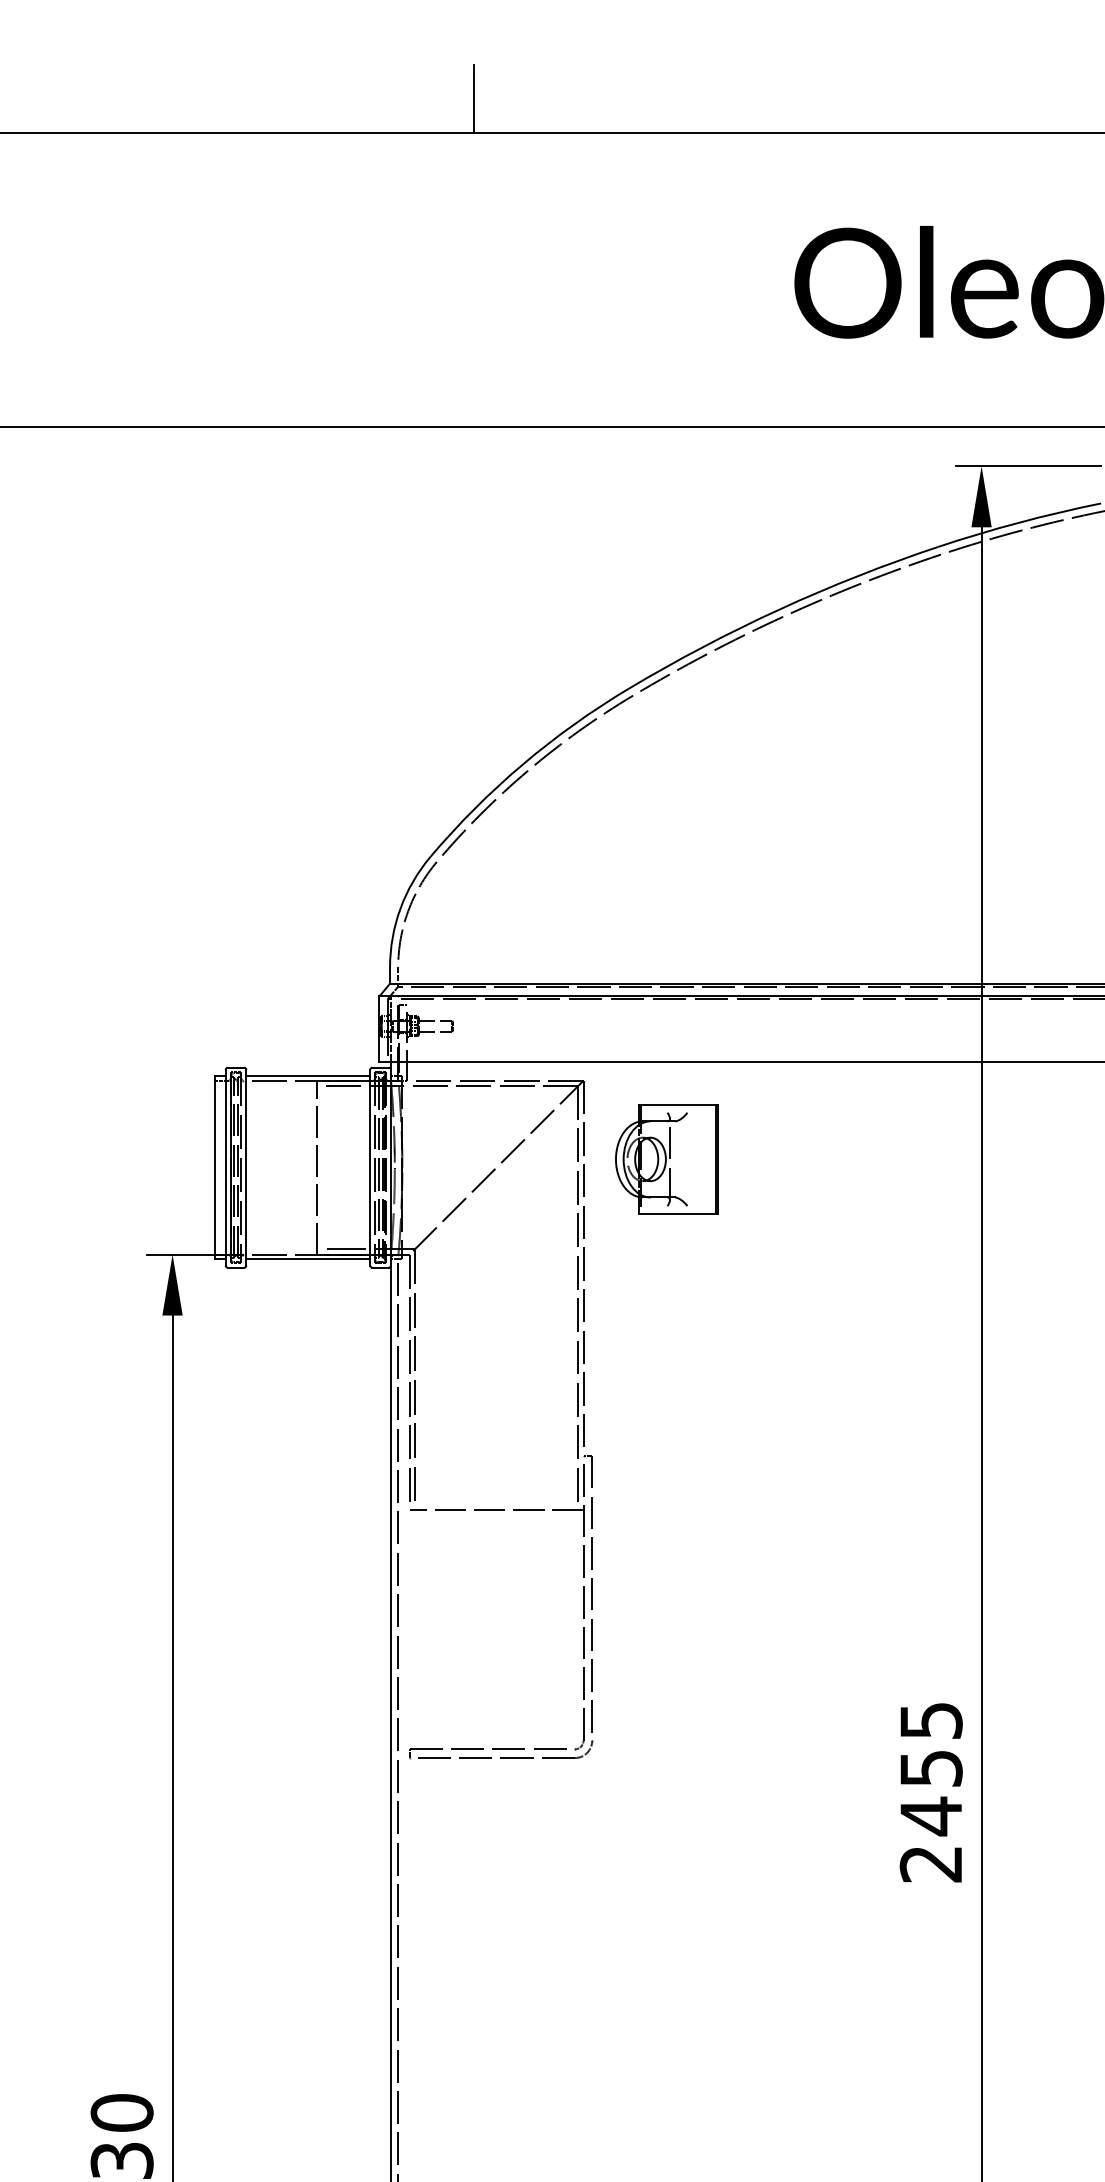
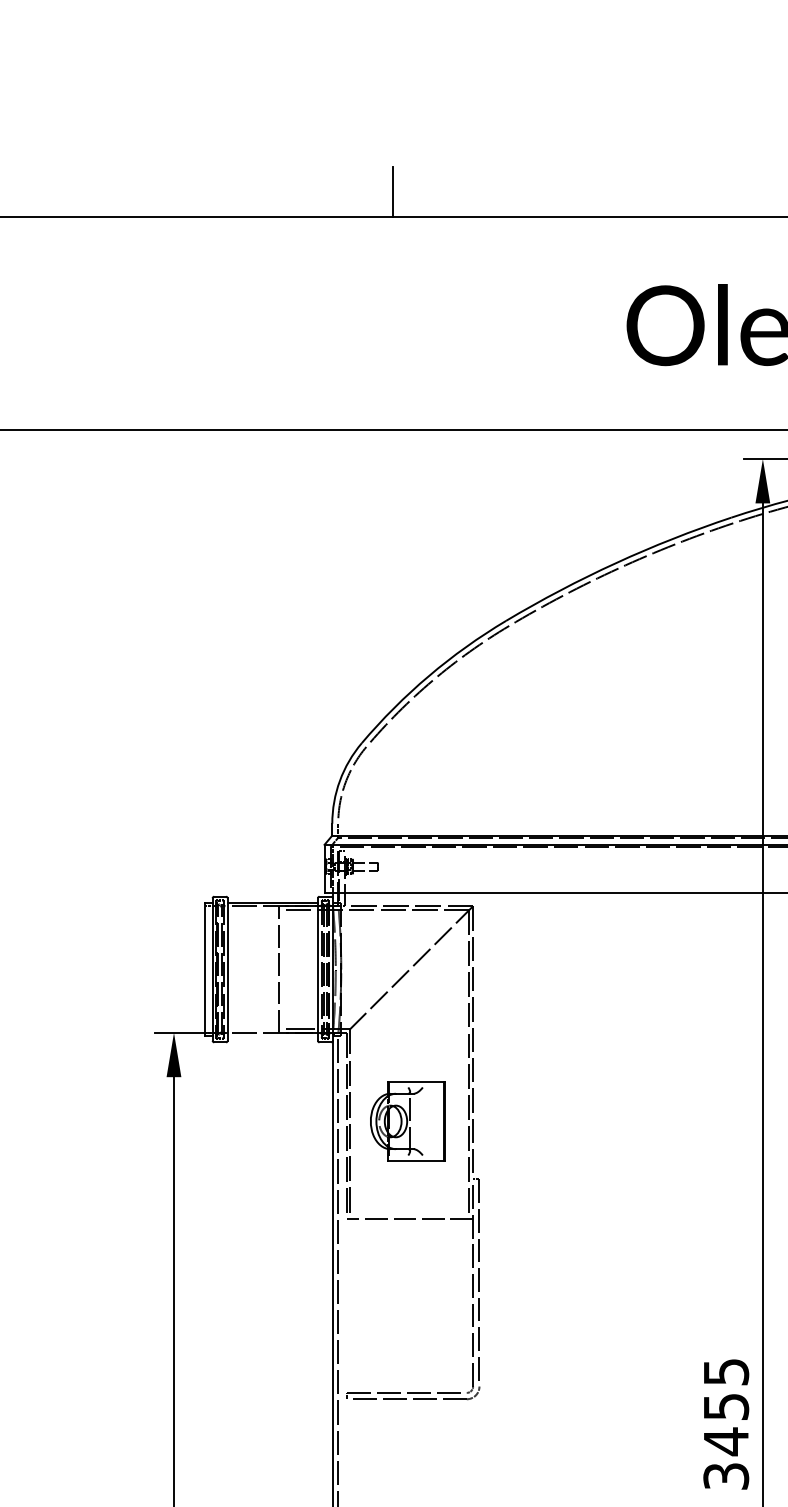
part: (666, 1159) -> (407, 1121), moved
line: (308, 1259) -> (272, 1036), removed
text: (930, 1864) -> (725, 1476), 2455 -> 3455

